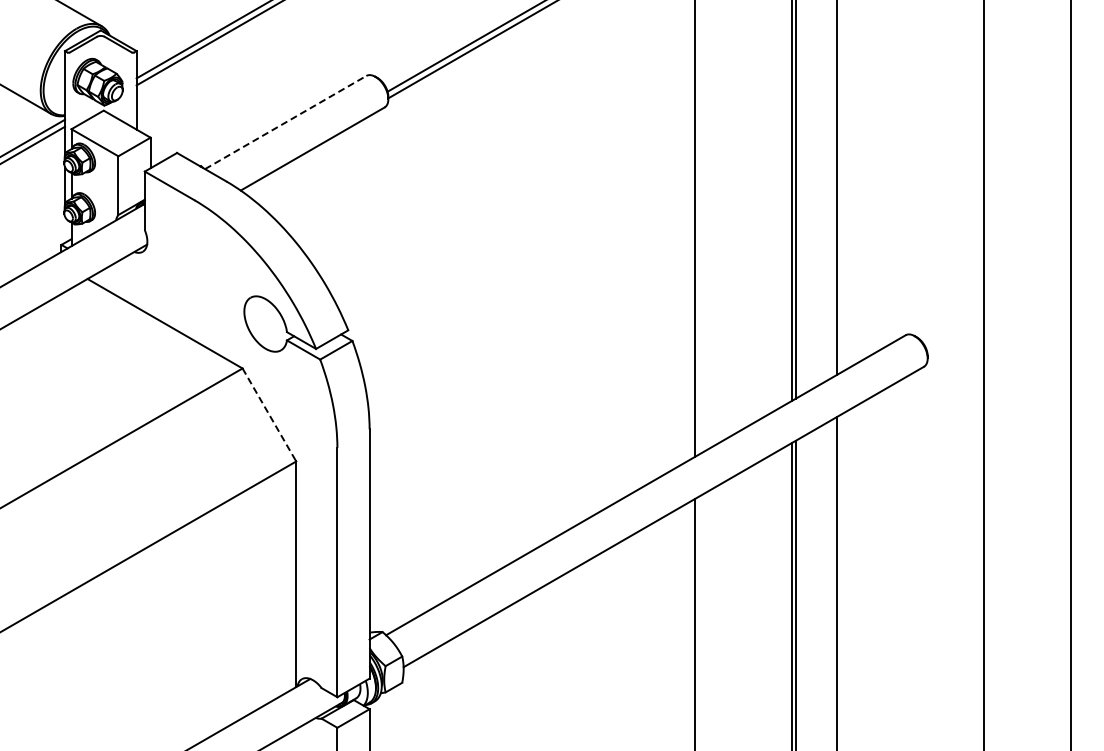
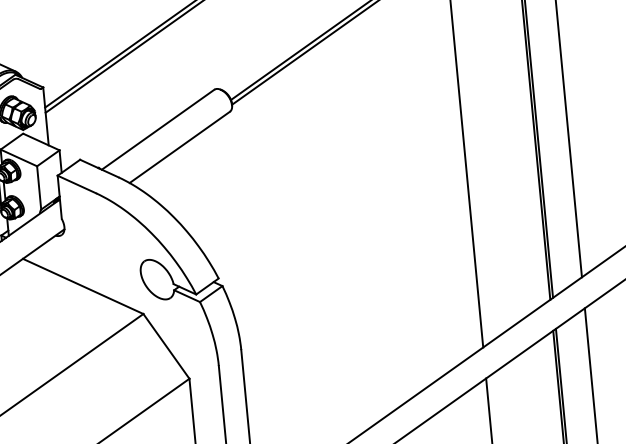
line: (286, 122) -> (158, 129), dashed -> solid
line: (269, 414) -> (166, 346), dashed -> solid

